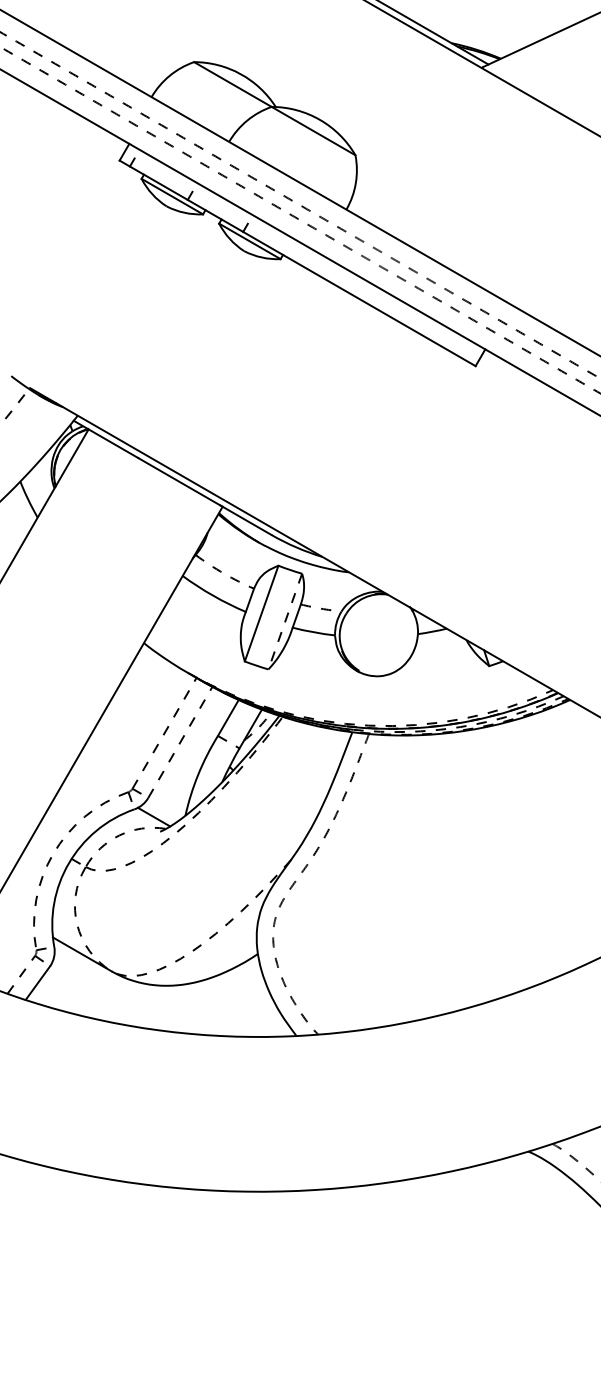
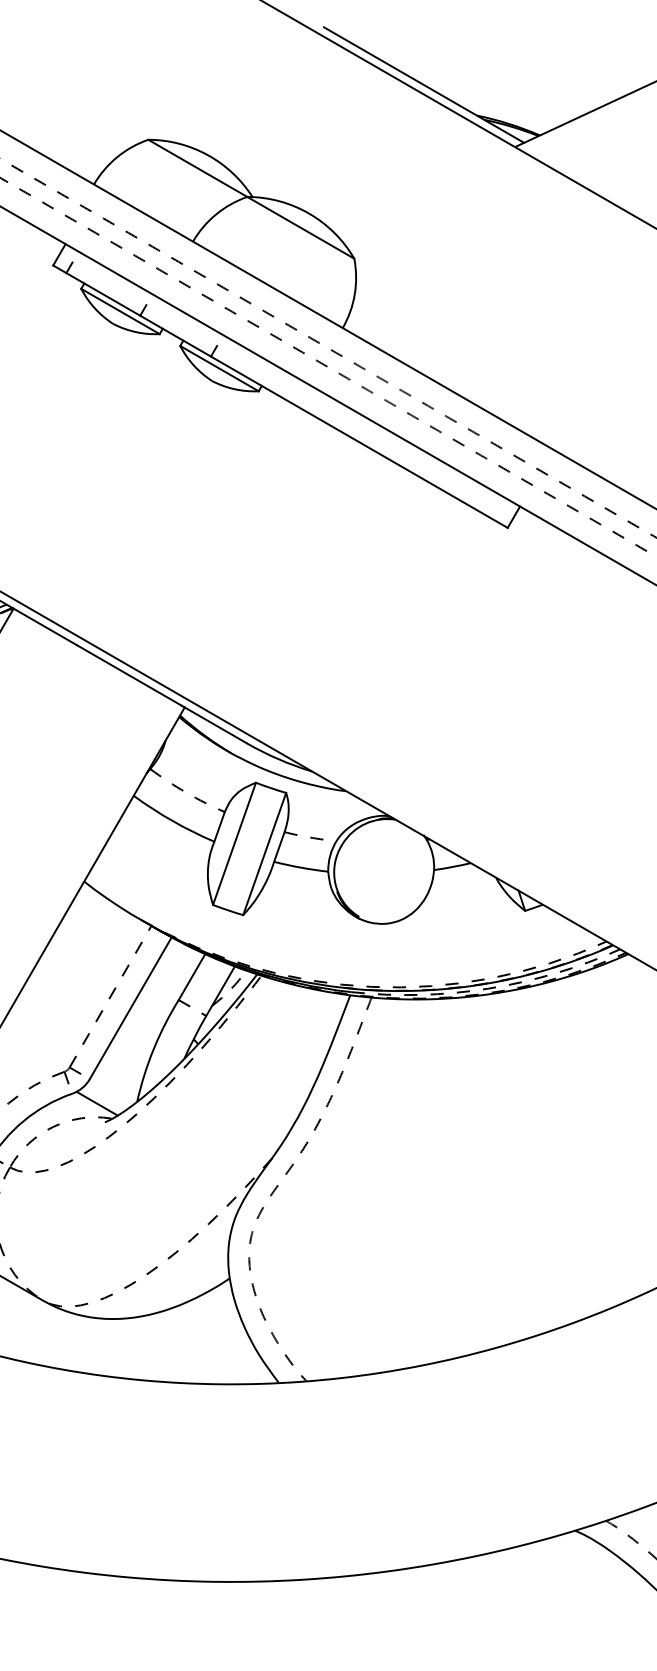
line: (285, 621) -> (264, 853), dashed -> solid
line: (180, 741) -> (130, 1007), dashed -> solid

